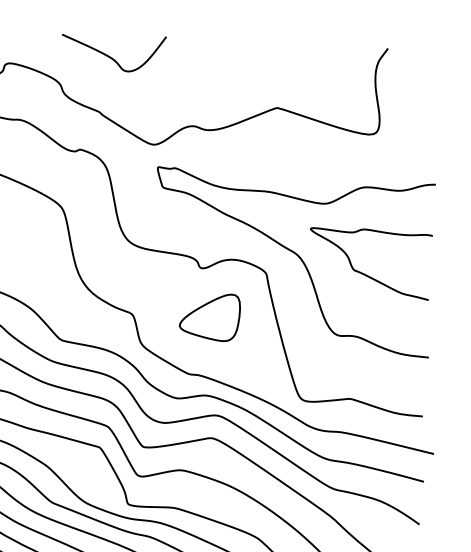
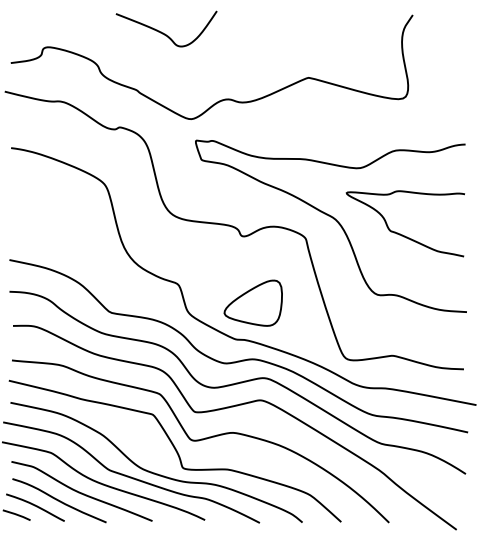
curve: (110, 56) -> (163, 32), moved
part: (209, 316) -> (252, 302), moved

